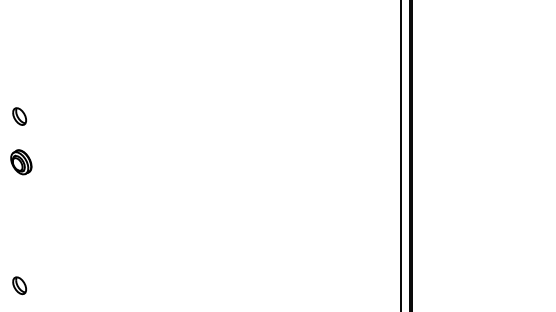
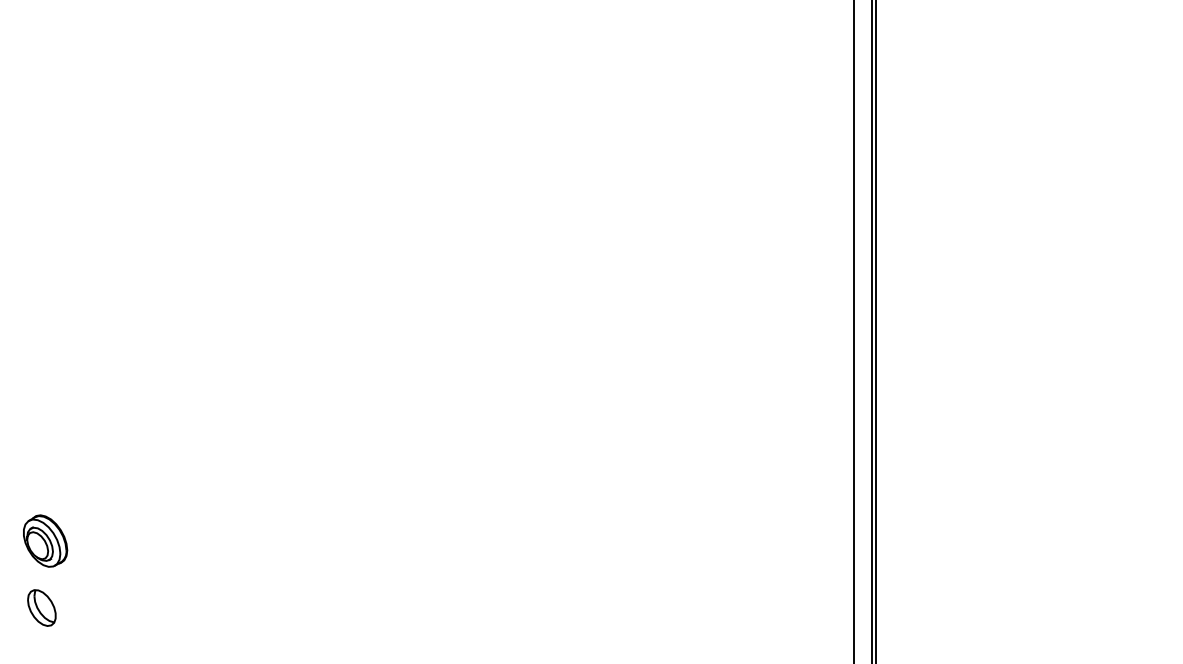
part: (19, 116) -> (41, 247), removed
part: (21, 162) -> (45, 541), moved

